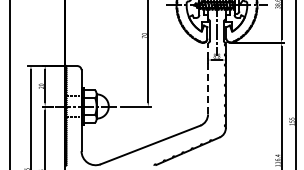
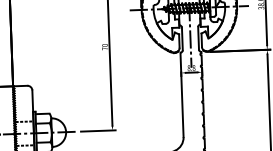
line: (208, 78) -> (182, 94), dashed -> solid

